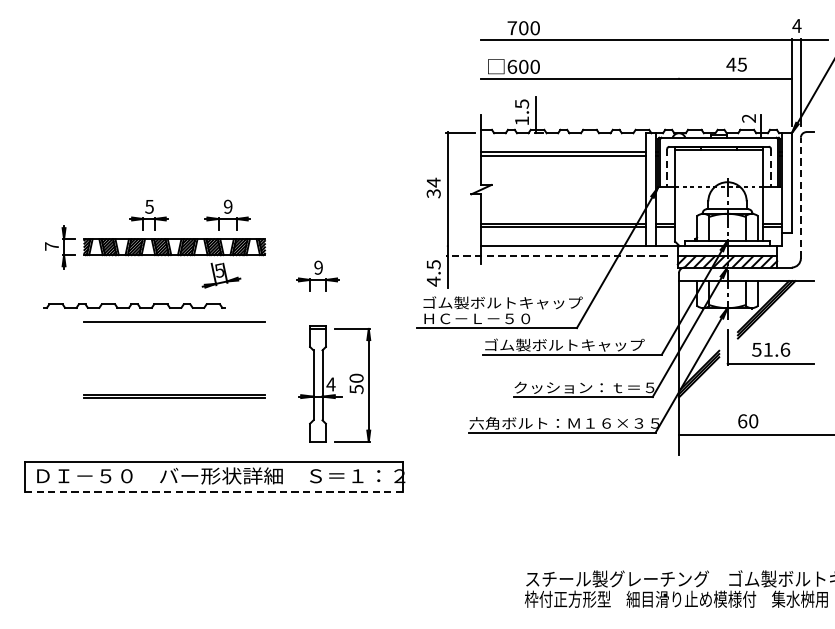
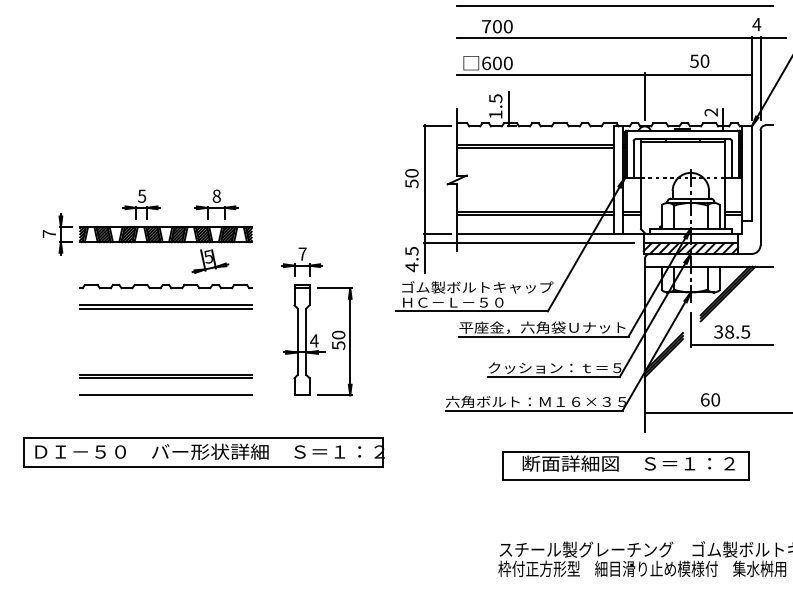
line: (648, 6) -> (615, 6), added
text: (736, 63) -> (699, 60), 45 -> 50
line: (678, 101) -> (644, 96), added
line: (667, 169) -> (633, 160), dashed -> solid
line: (771, 169) -> (732, 160), dashed -> solid
text: (433, 187) -> (411, 177), 34 -> 50
line: (800, 197) -> (760, 187), dashed -> solid
text: (227, 206) -> (216, 195), 9 -> 8
line: (459, 246) -> (436, 233), added
line: (556, 256) -> (528, 243), dashed -> solid
text: (318, 267) -> (302, 253), 9 -> 7
part: (134, 306) -> (165, 286), moved
line: (174, 325) -> (165, 308), added
text: (571, 345) -> (542, 327), ゴム製ボルトキャップ -> 平座金，六角袋Ｕナット
text: (771, 349) -> (732, 331), 51.6 -> 38.5
part: (334, 384) -> (317, 340), moved
line: (174, 416) -> (165, 395), added
part: (658, 490) -> (625, 465), added
line: (214, 491) -> (203, 466), dashed -> solid

